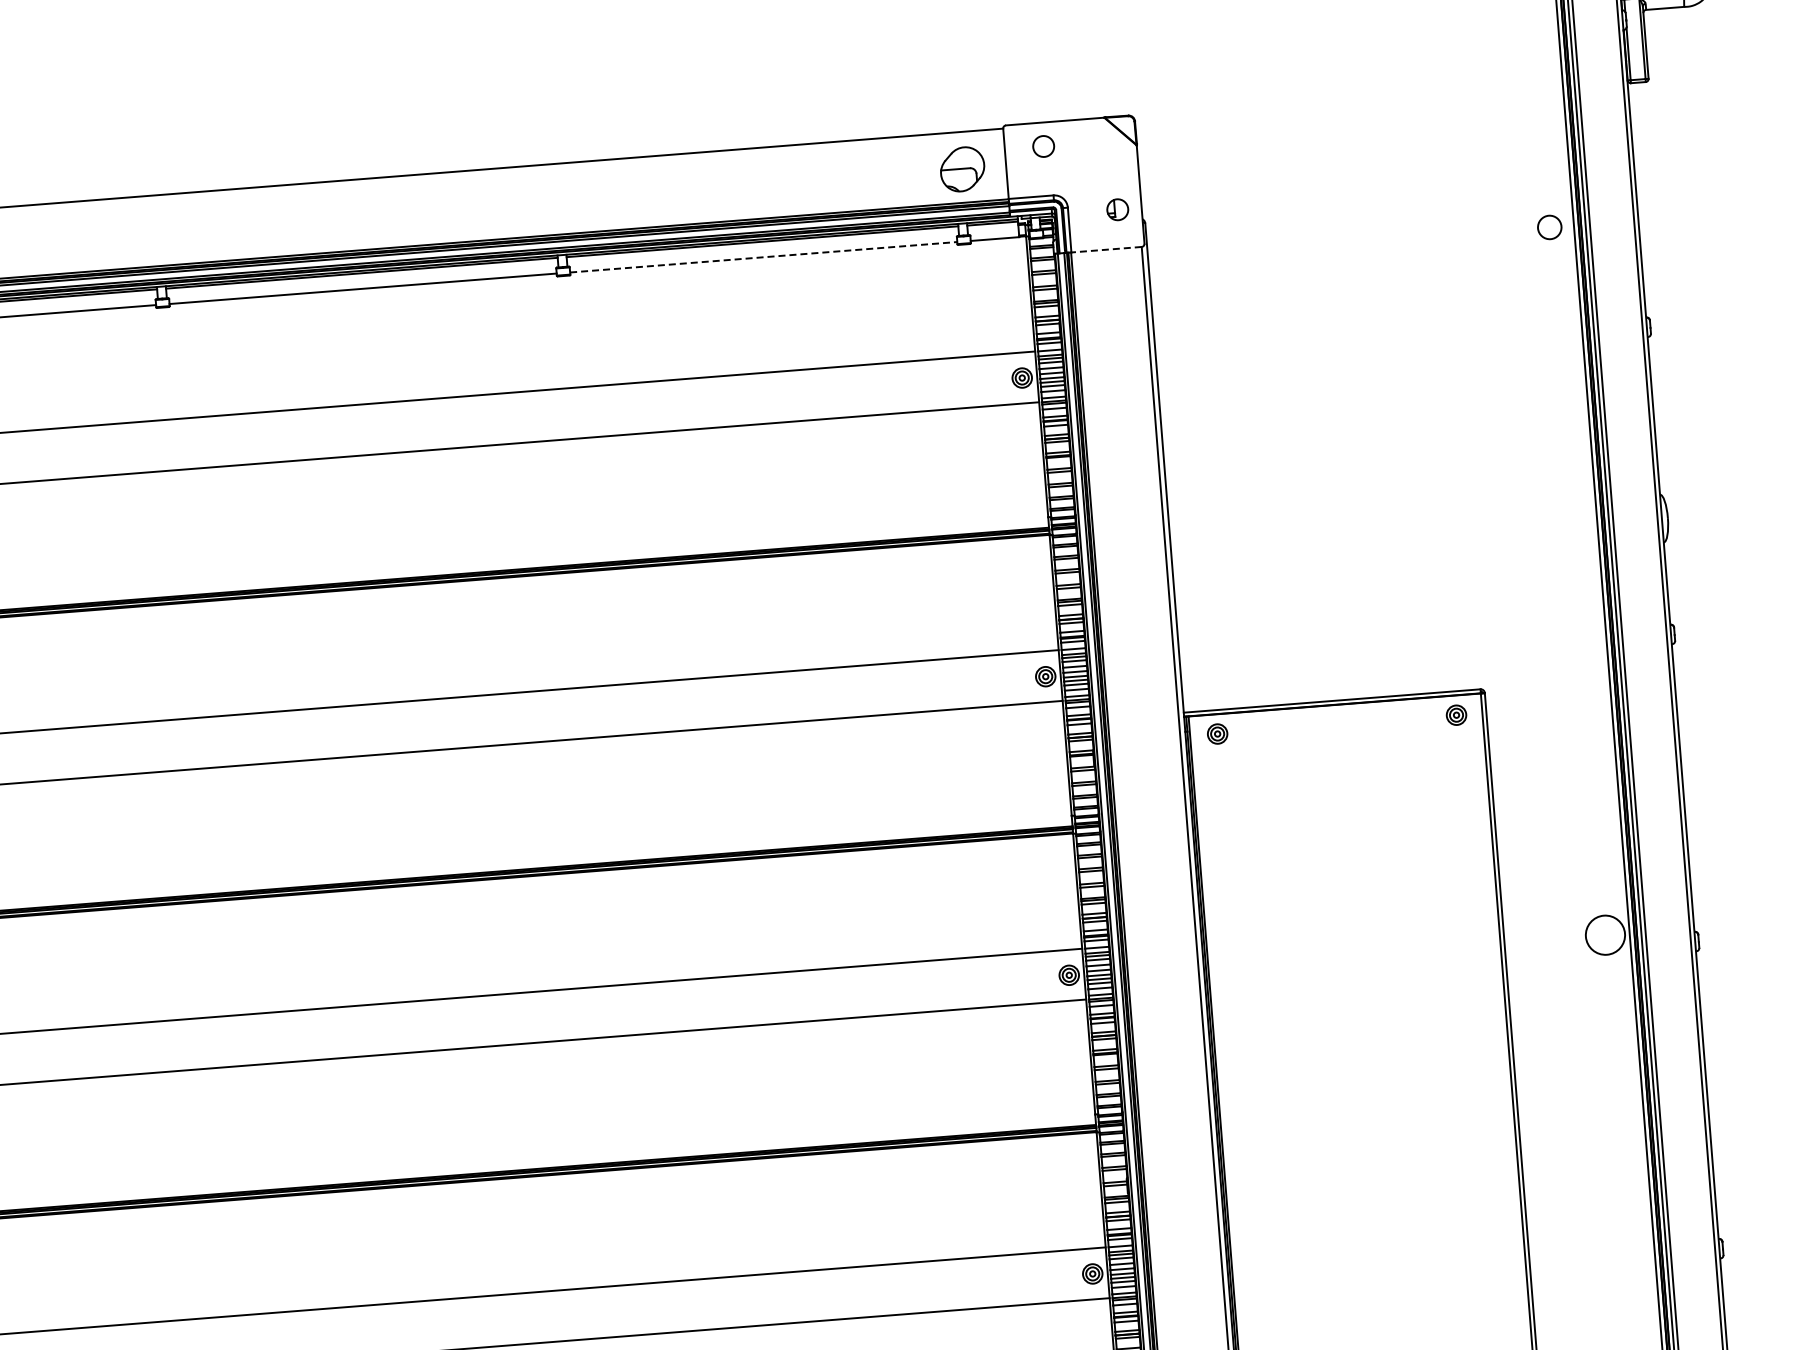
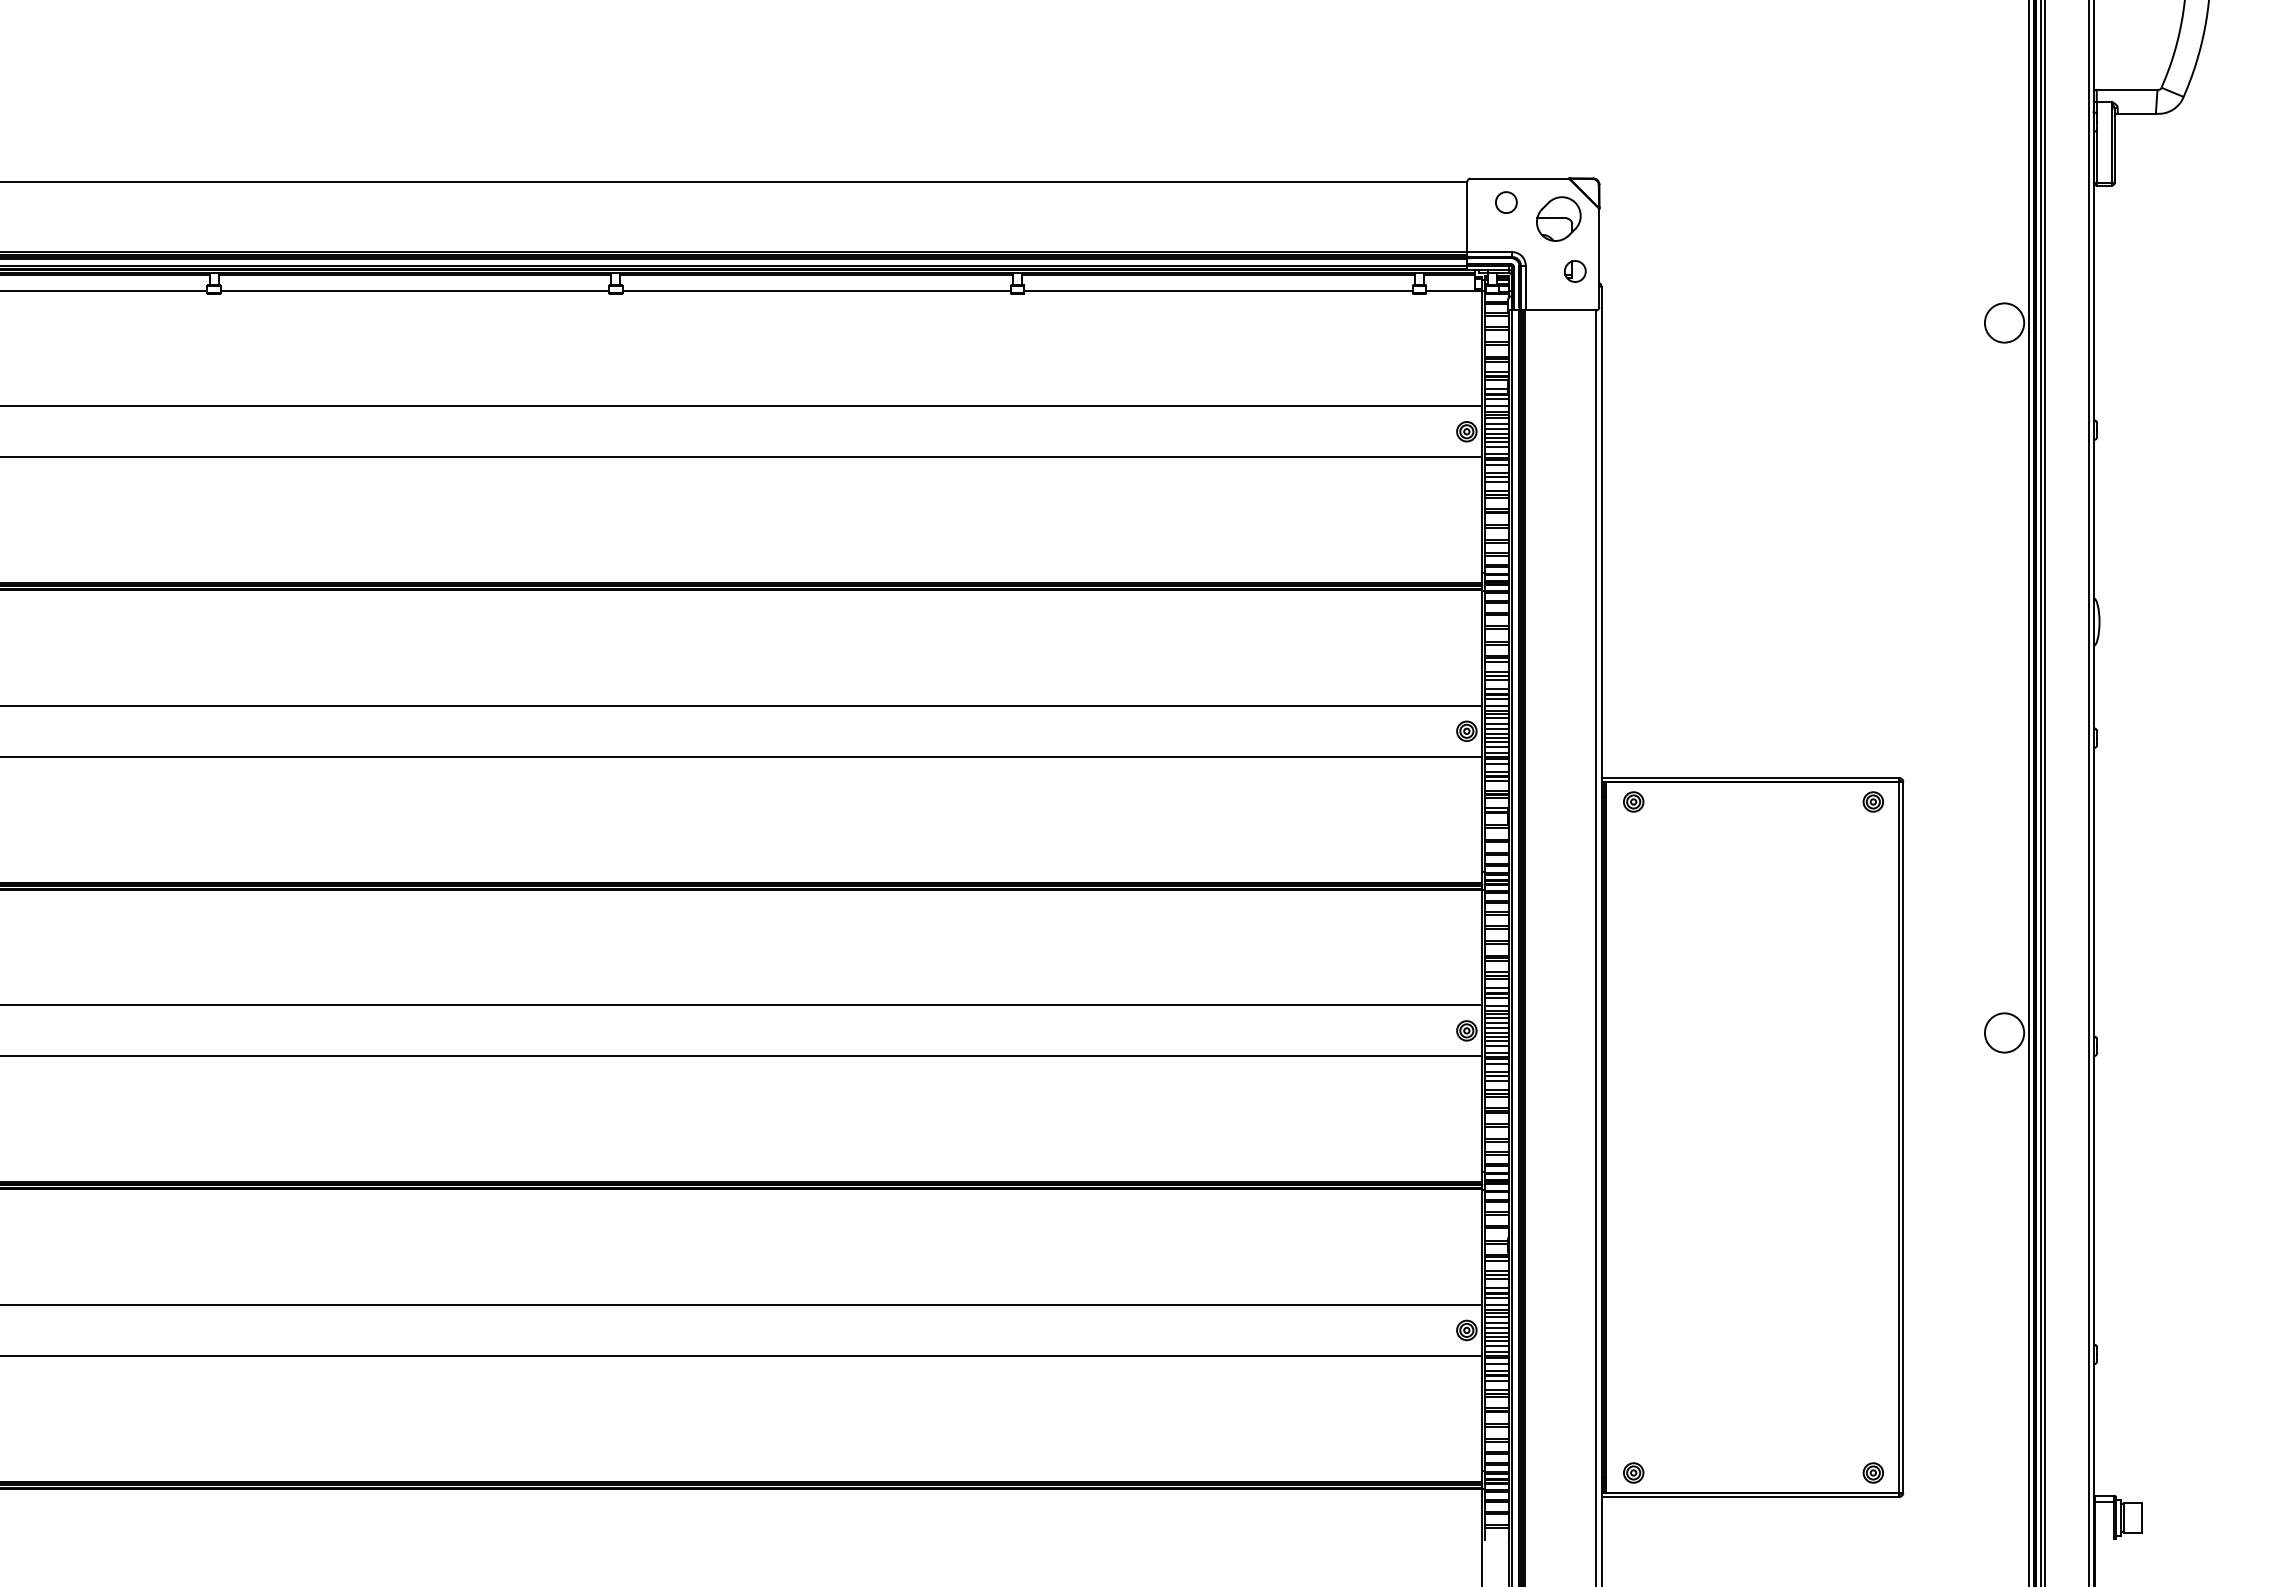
part: (962, 168) -> (1558, 218), moved
circle: (1549, 226) -> (2004, 322), size x1.67
line: (1106, 249) -> (1560, 310), dashed -> solid
line: (764, 257) -> (1219, 291), dashed -> solid

